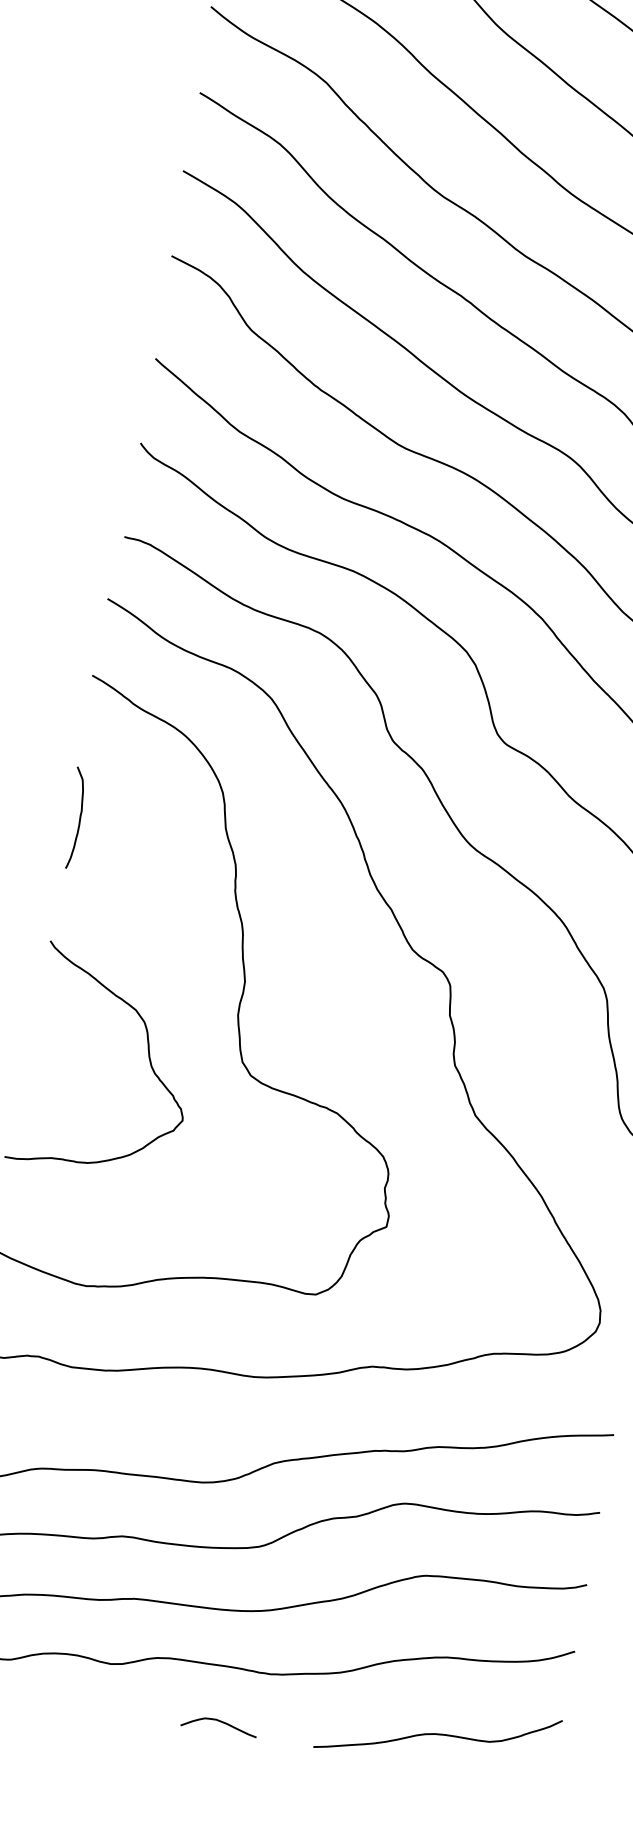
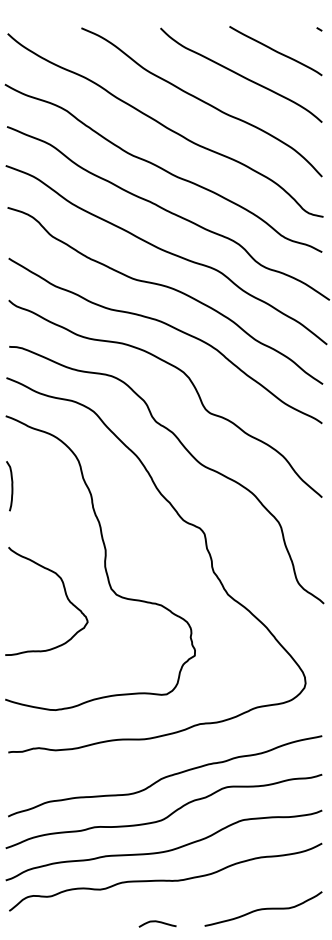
curve: (219, 1722) -> (157, 922), moved
curve: (438, 1733) -> (263, 908), moved

